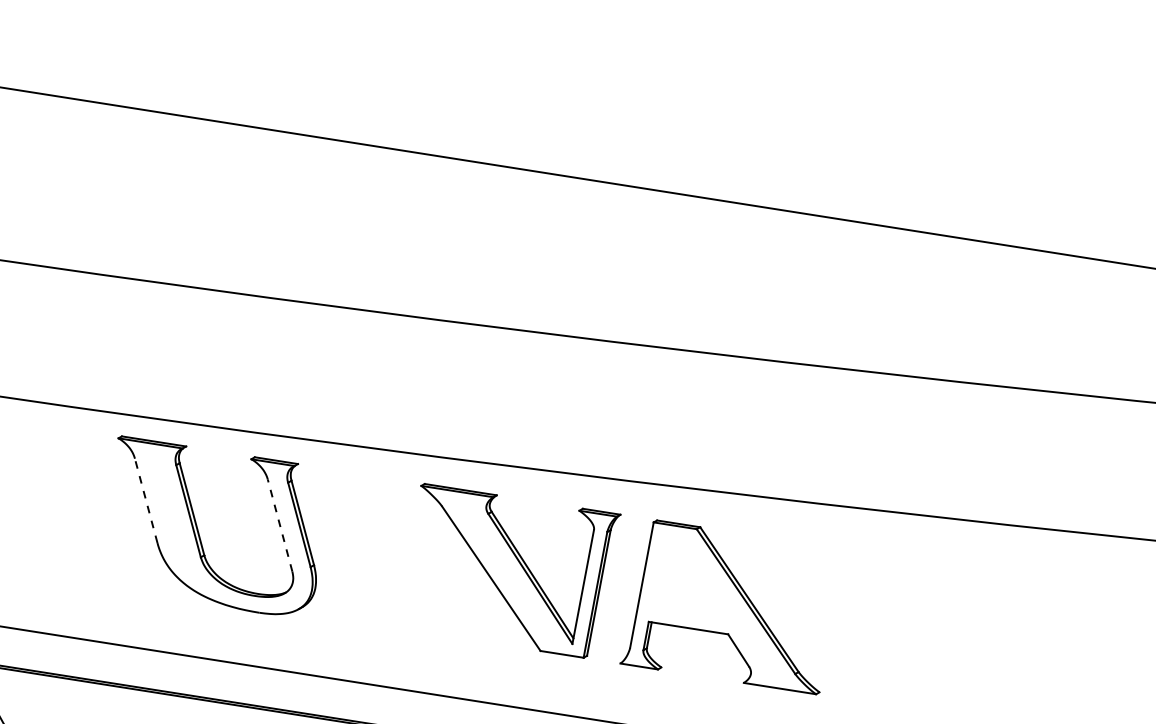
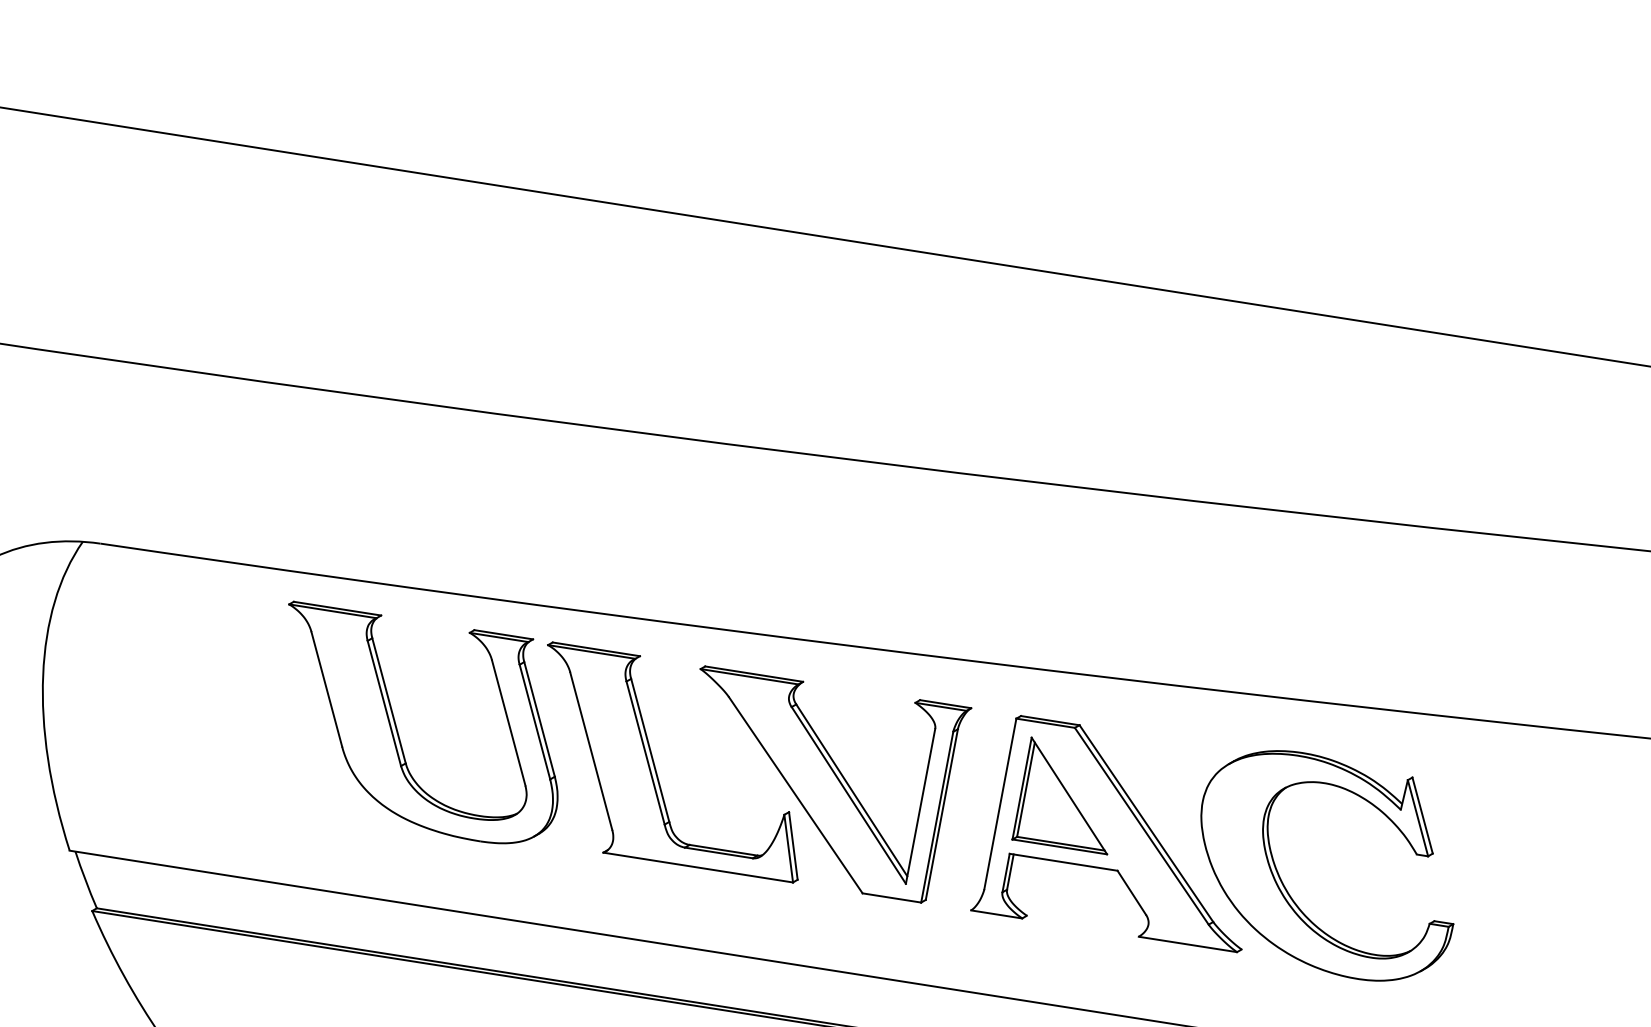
line: (145, 500) -> (326, 688), dashed -> solid
line: (279, 525) -> (508, 723), dashed -> solid
part: (388, 556) -> (655, 765), added
part: (685, 578) -> (1059, 795), added
part: (854, 649) -> (1288, 891), added

